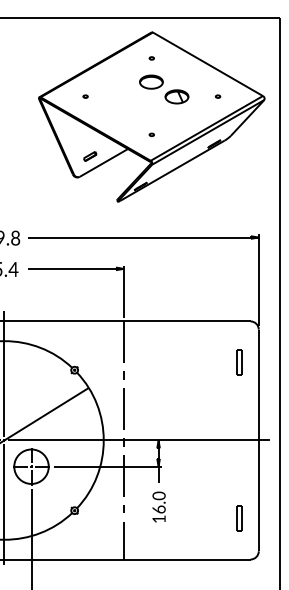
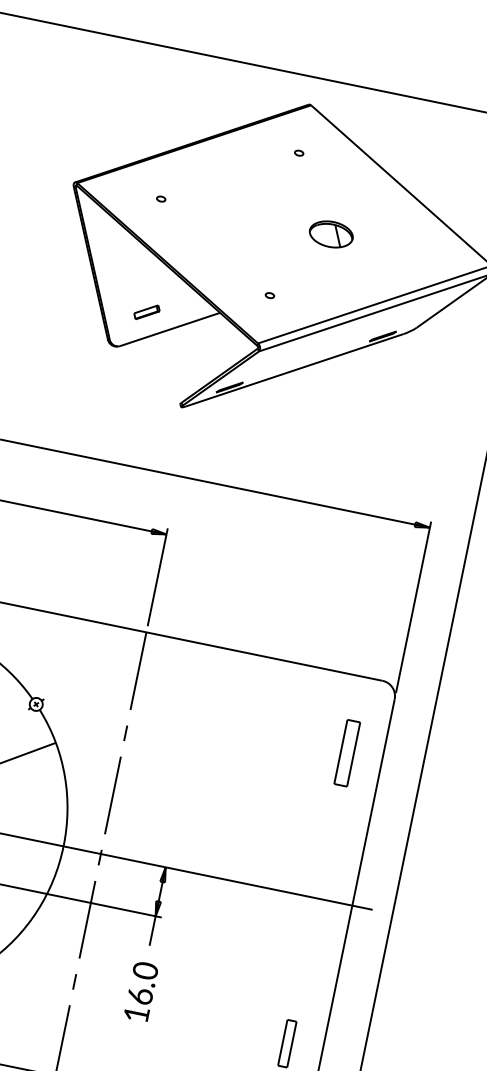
part: (151, 81) -> (289, 196), removed
part: (217, 96) -> (406, 249), removed
part: (239, 362) -> (346, 753), size x1.4

